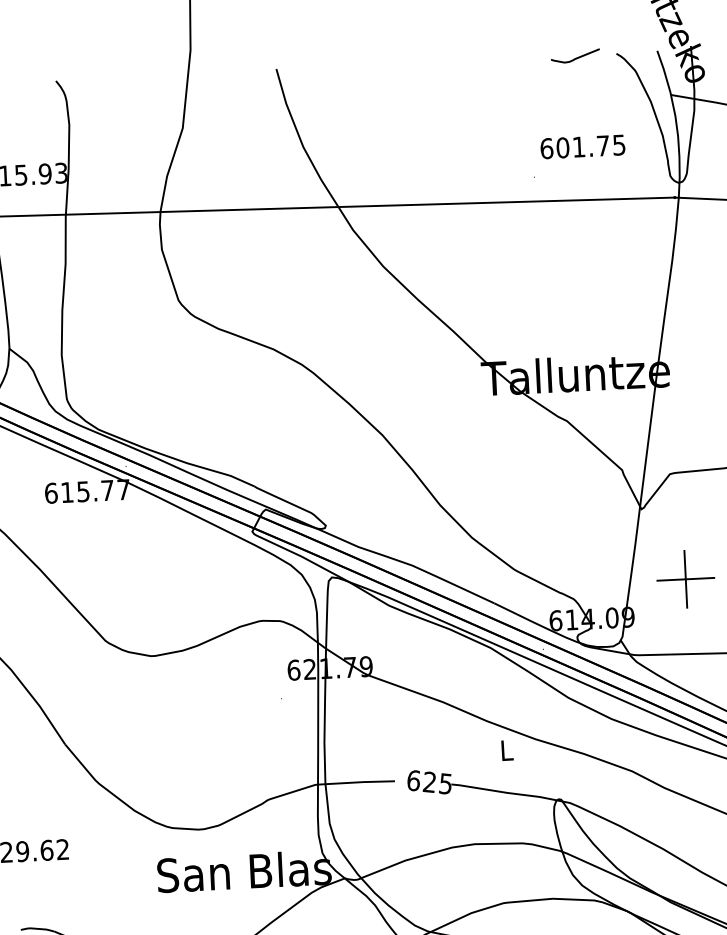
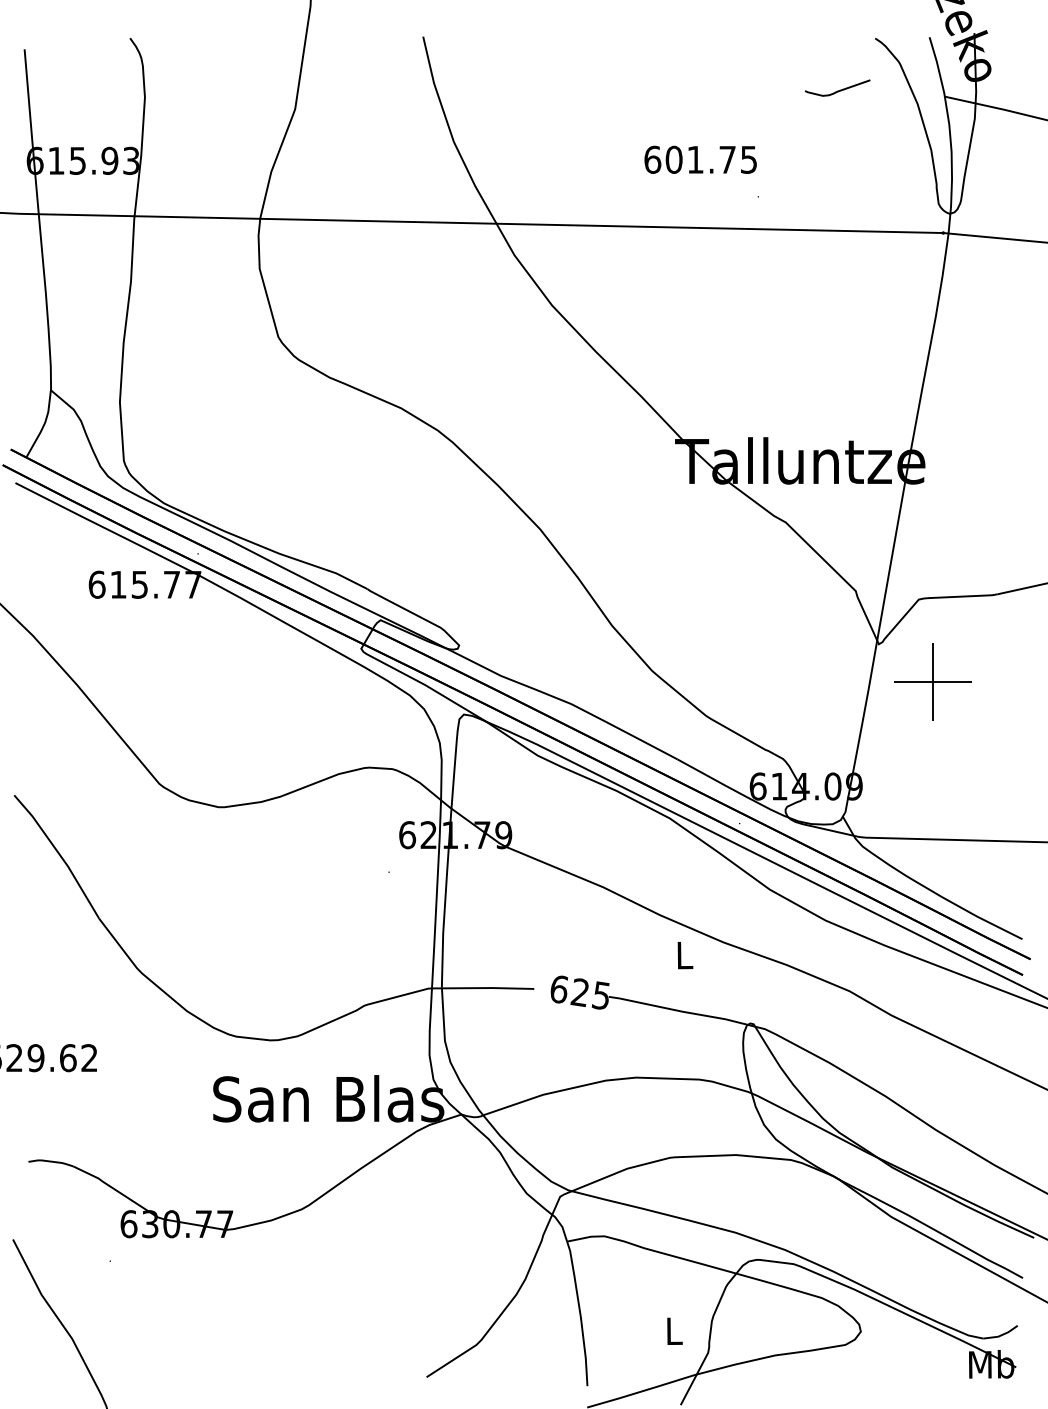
curve: (575, 58) -> (837, 90), moved
text: (582, 146) -> (700, 159), moved
part: (685, 578) -> (932, 681), moved

